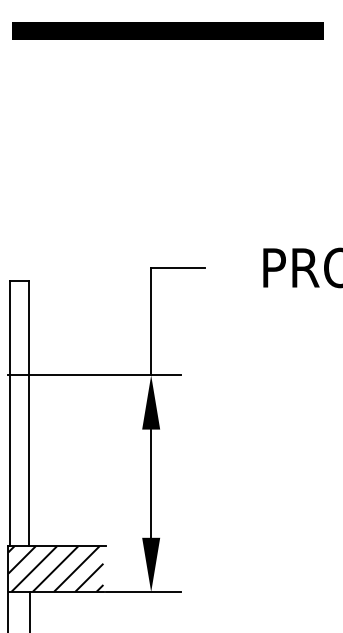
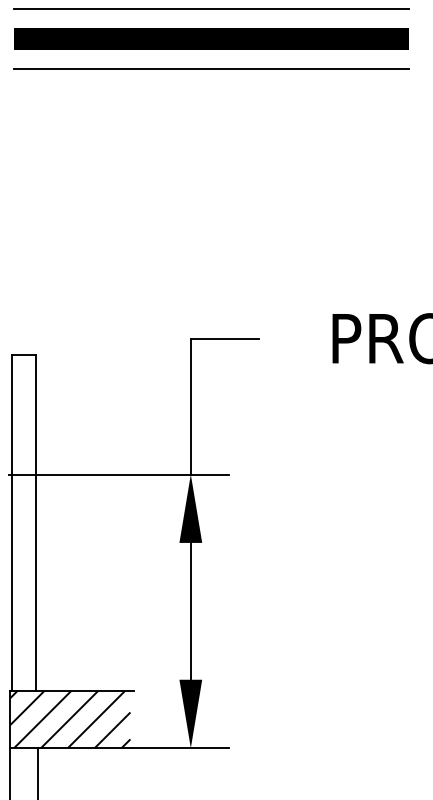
line: (167, 7) -> (211, 9), added
line: (167, 54) -> (211, 68), added

